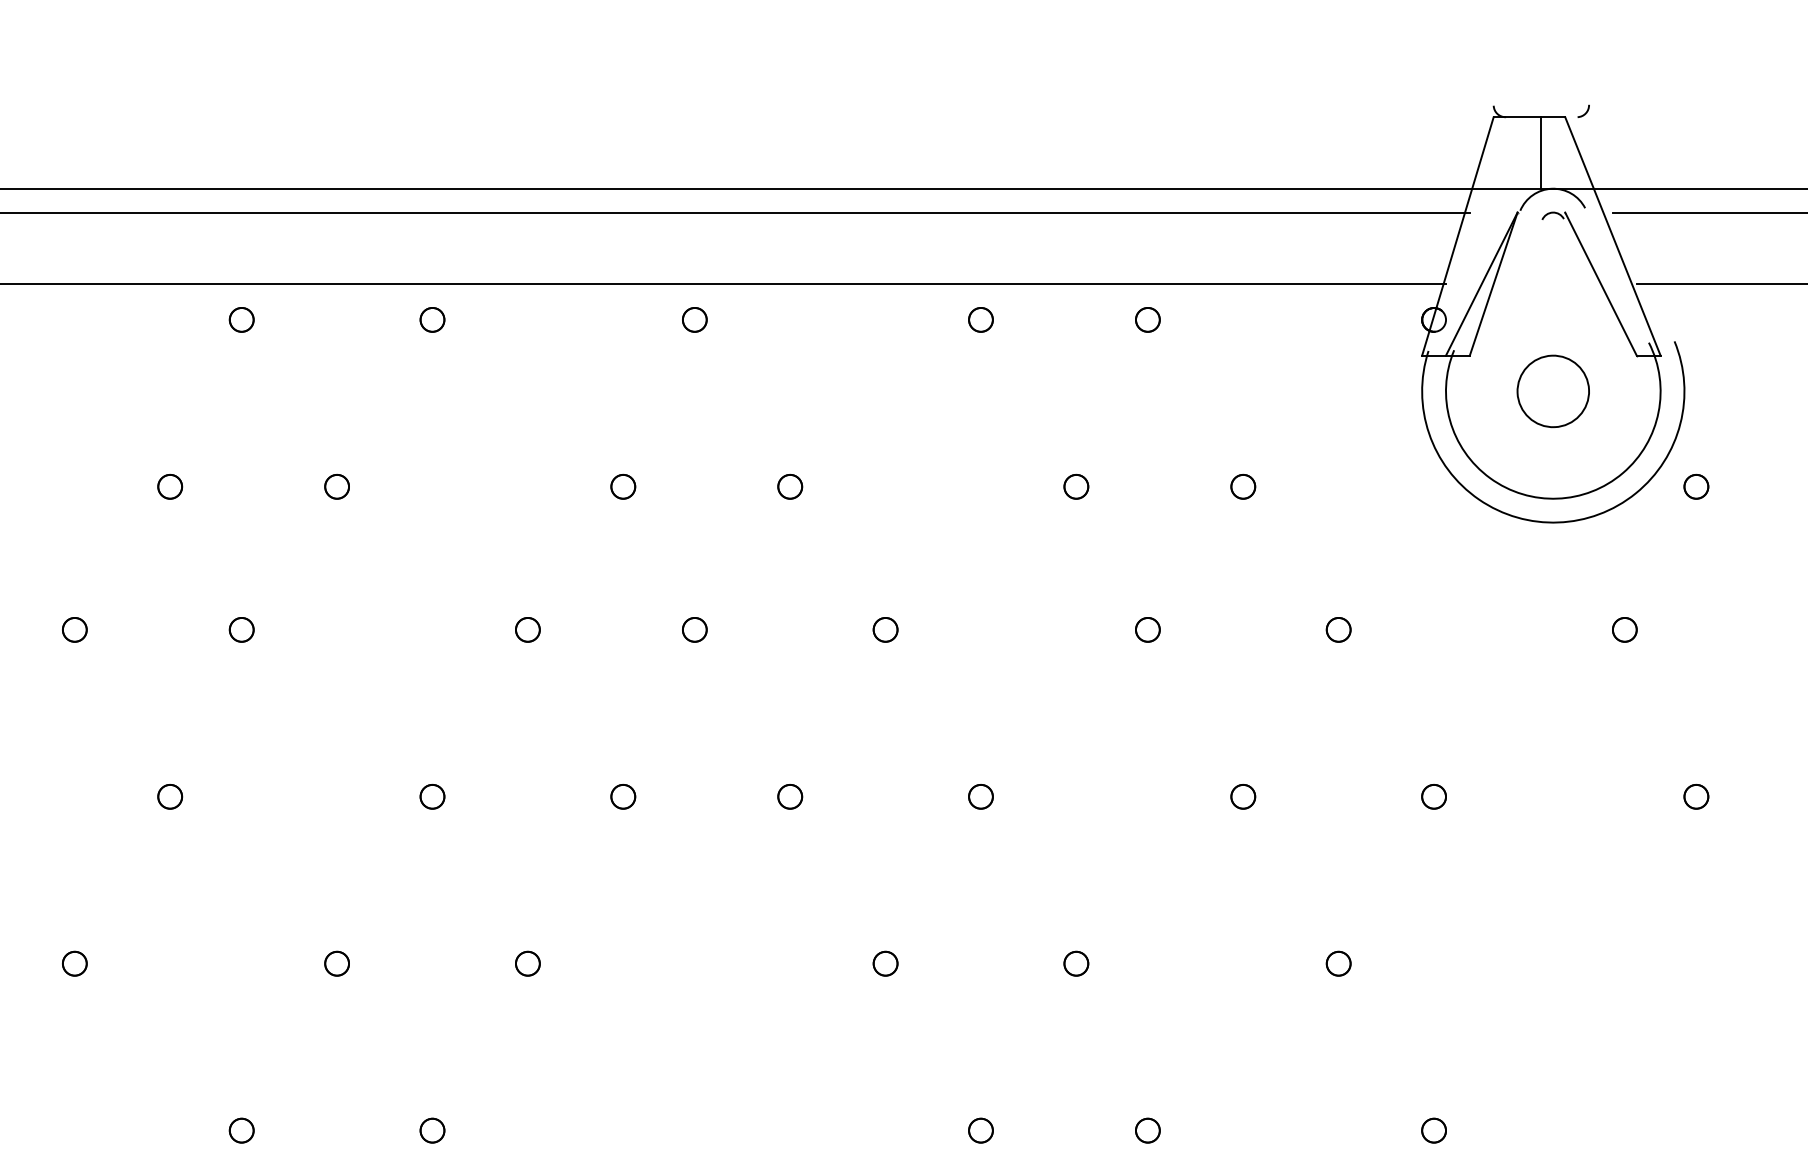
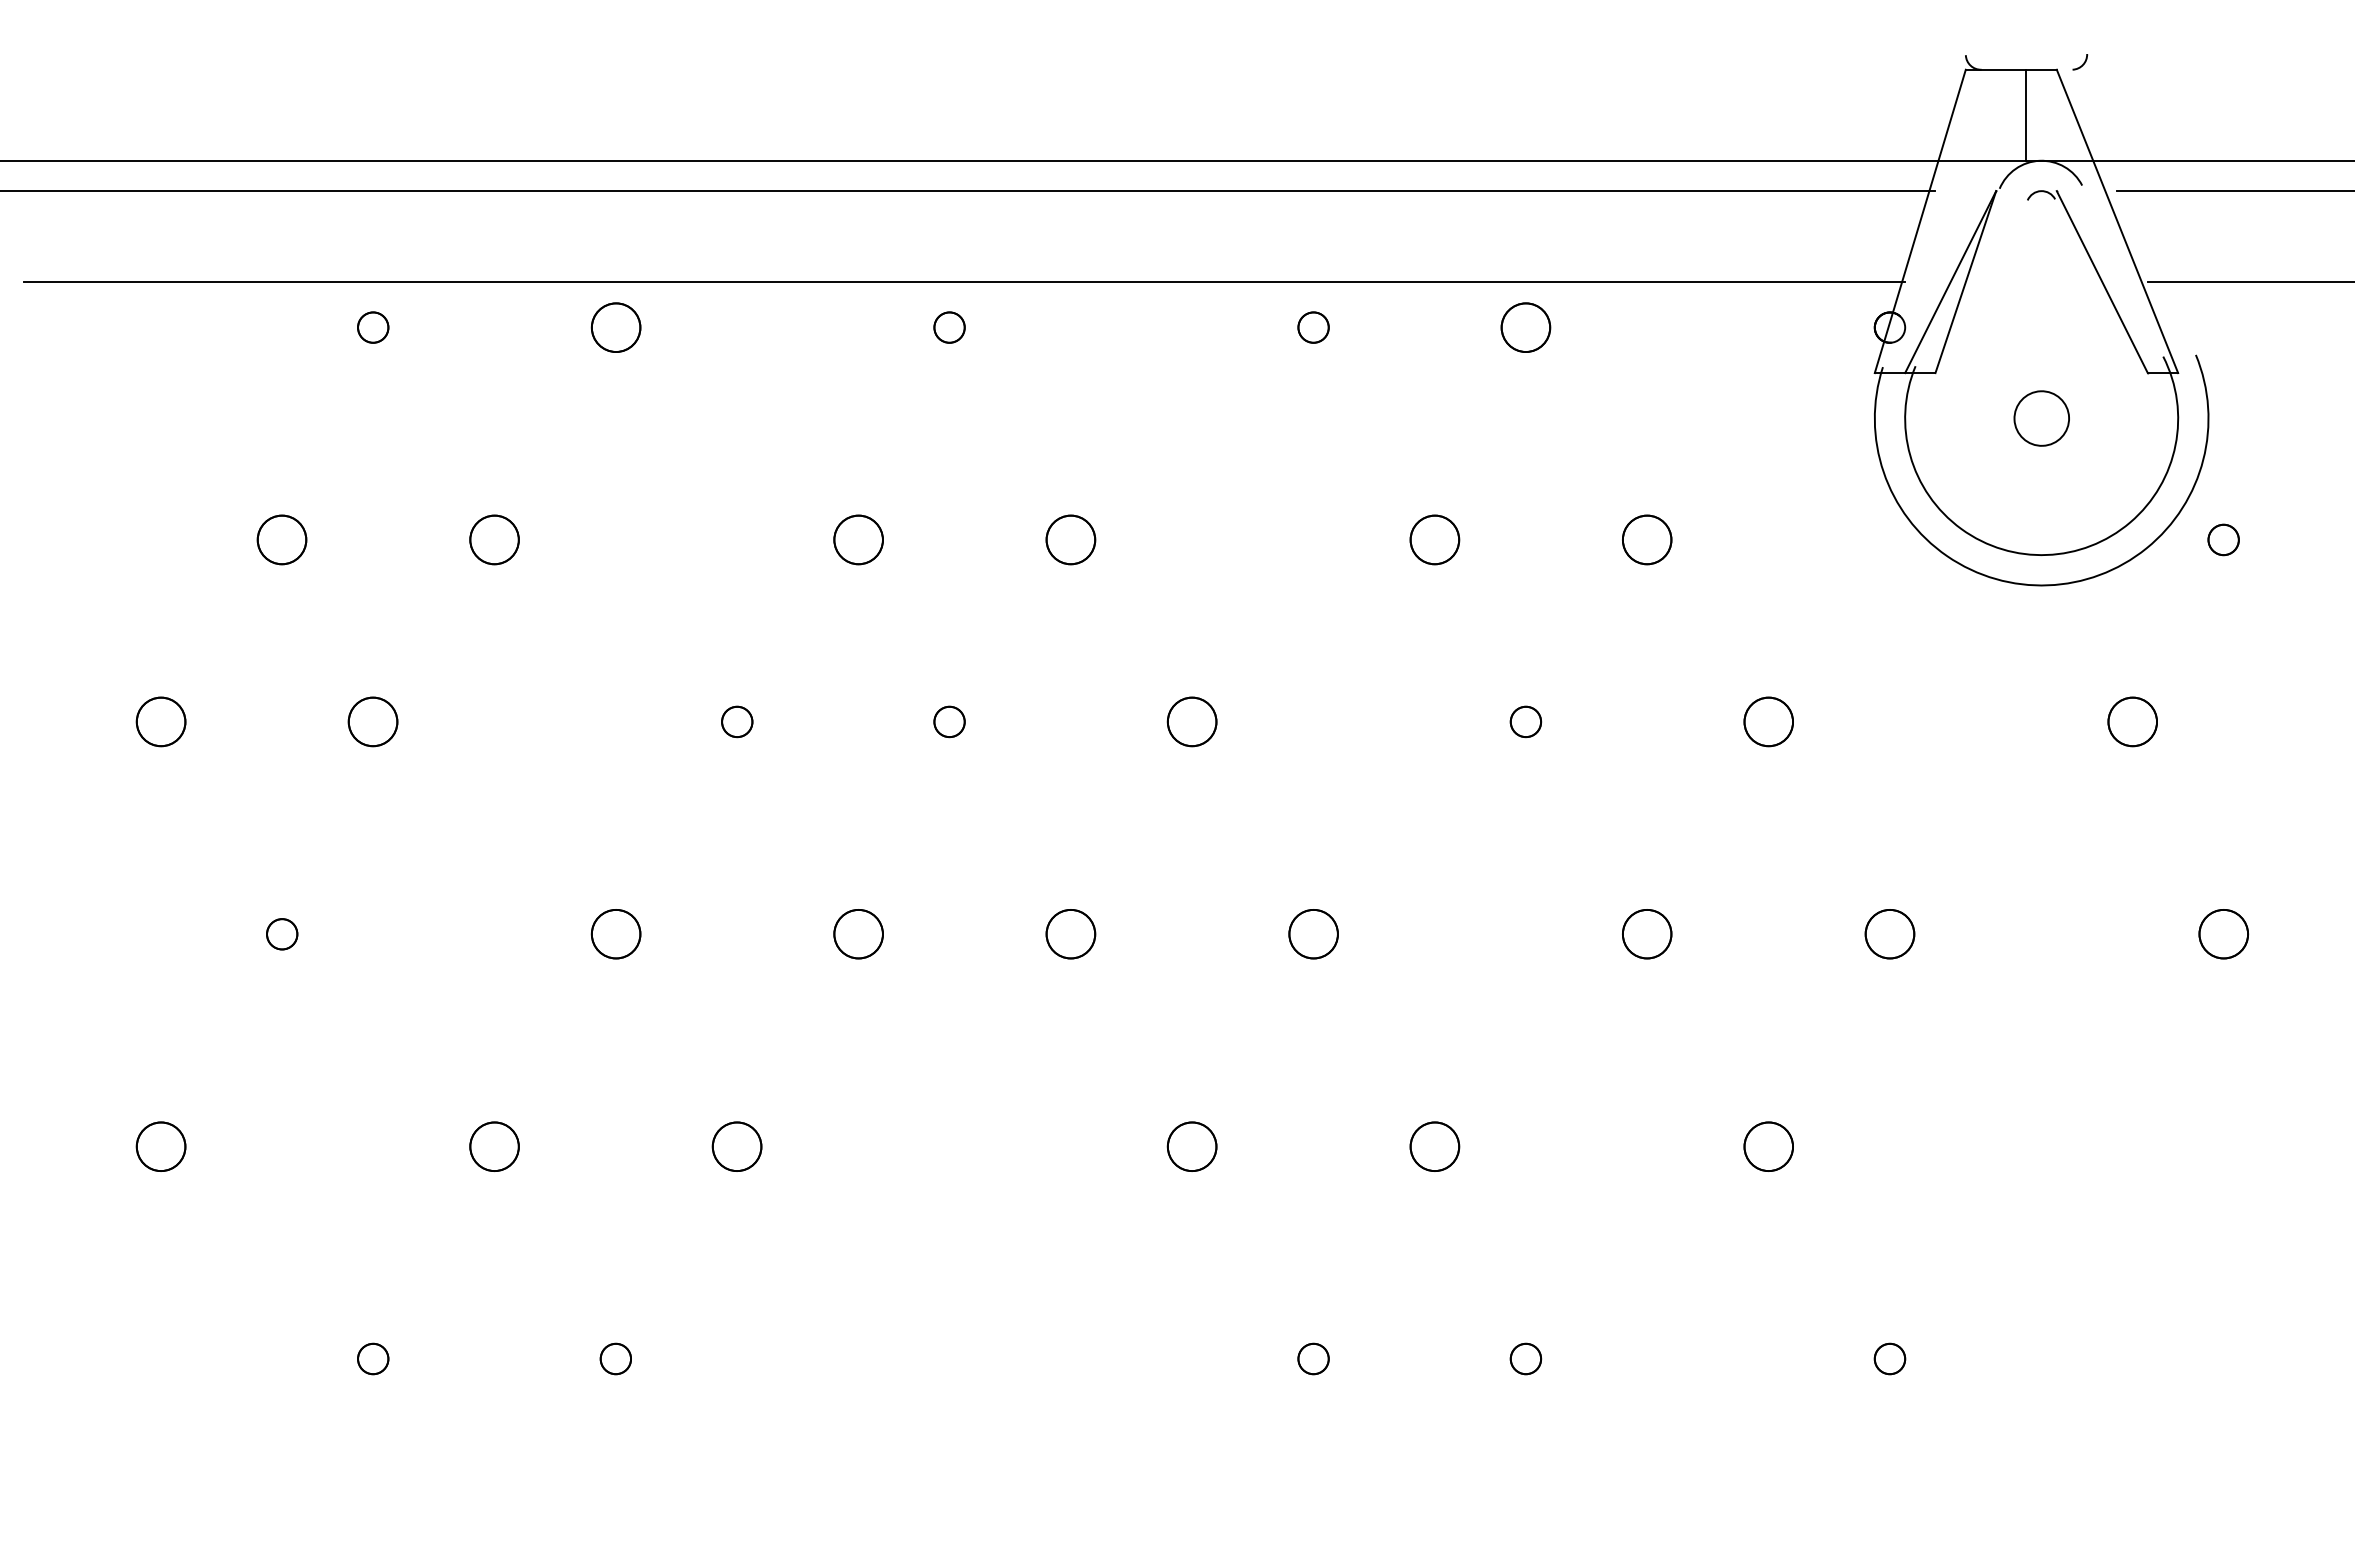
part: (432, 319) -> (615, 327), size x1.6
part: (1147, 319) -> (1525, 327), size x1.6
part: (1553, 391) -> (2041, 418), size x0.6
part: (170, 486) -> (282, 539), size x1.6
part: (337, 486) -> (494, 539), size x1.6
part: (623, 486) -> (858, 539), size x1.6
part: (789, 486) -> (1070, 539), size x1.6
part: (1076, 486) -> (1434, 539), size x1.6
part: (1243, 486) -> (1647, 539), size x1.6
part: (74, 629) -> (160, 721), size x1.6
part: (241, 629) -> (373, 721), size x1.6
part: (885, 629) -> (1192, 721), size x1.6
part: (1338, 629) -> (1768, 721), size x1.6
part: (1624, 629) -> (2132, 721), size x1.6
part: (432, 796) -> (615, 934), size x1.6
part: (623, 796) -> (858, 934), size x1.6
part: (789, 796) -> (1070, 934), size x1.6
part: (980, 796) -> (1313, 934), size x1.6
part: (1243, 796) -> (1647, 934), size x1.6
part: (1433, 796) -> (1889, 934), size x1.6
part: (1696, 796) -> (2223, 934), size x1.6
part: (74, 963) -> (160, 1146), size x1.6
part: (337, 963) -> (494, 1146), size x1.6
part: (528, 963) -> (737, 1146), size x1.6
part: (885, 963) -> (1192, 1146), size x1.6
part: (1076, 963) -> (1434, 1146), size x1.6
part: (1338, 963) -> (1768, 1146), size x1.6

